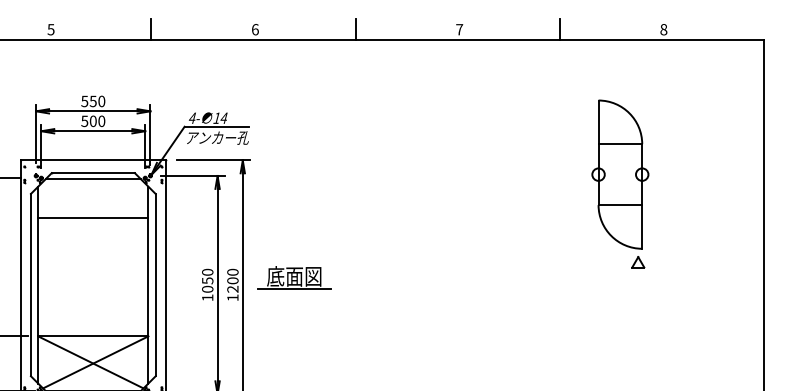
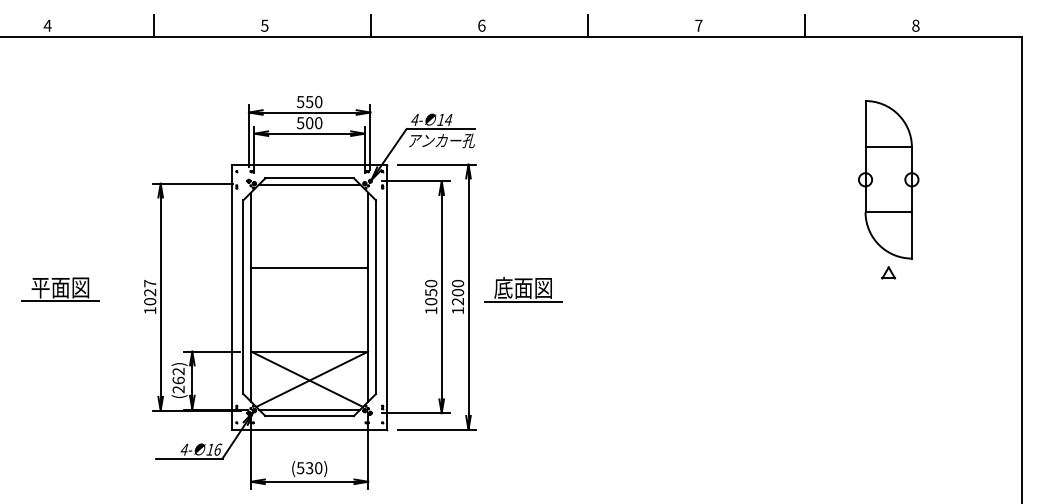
part: (620, 174) -> (888, 179), moved
line: (93, 217) -> (309, 267), moved

